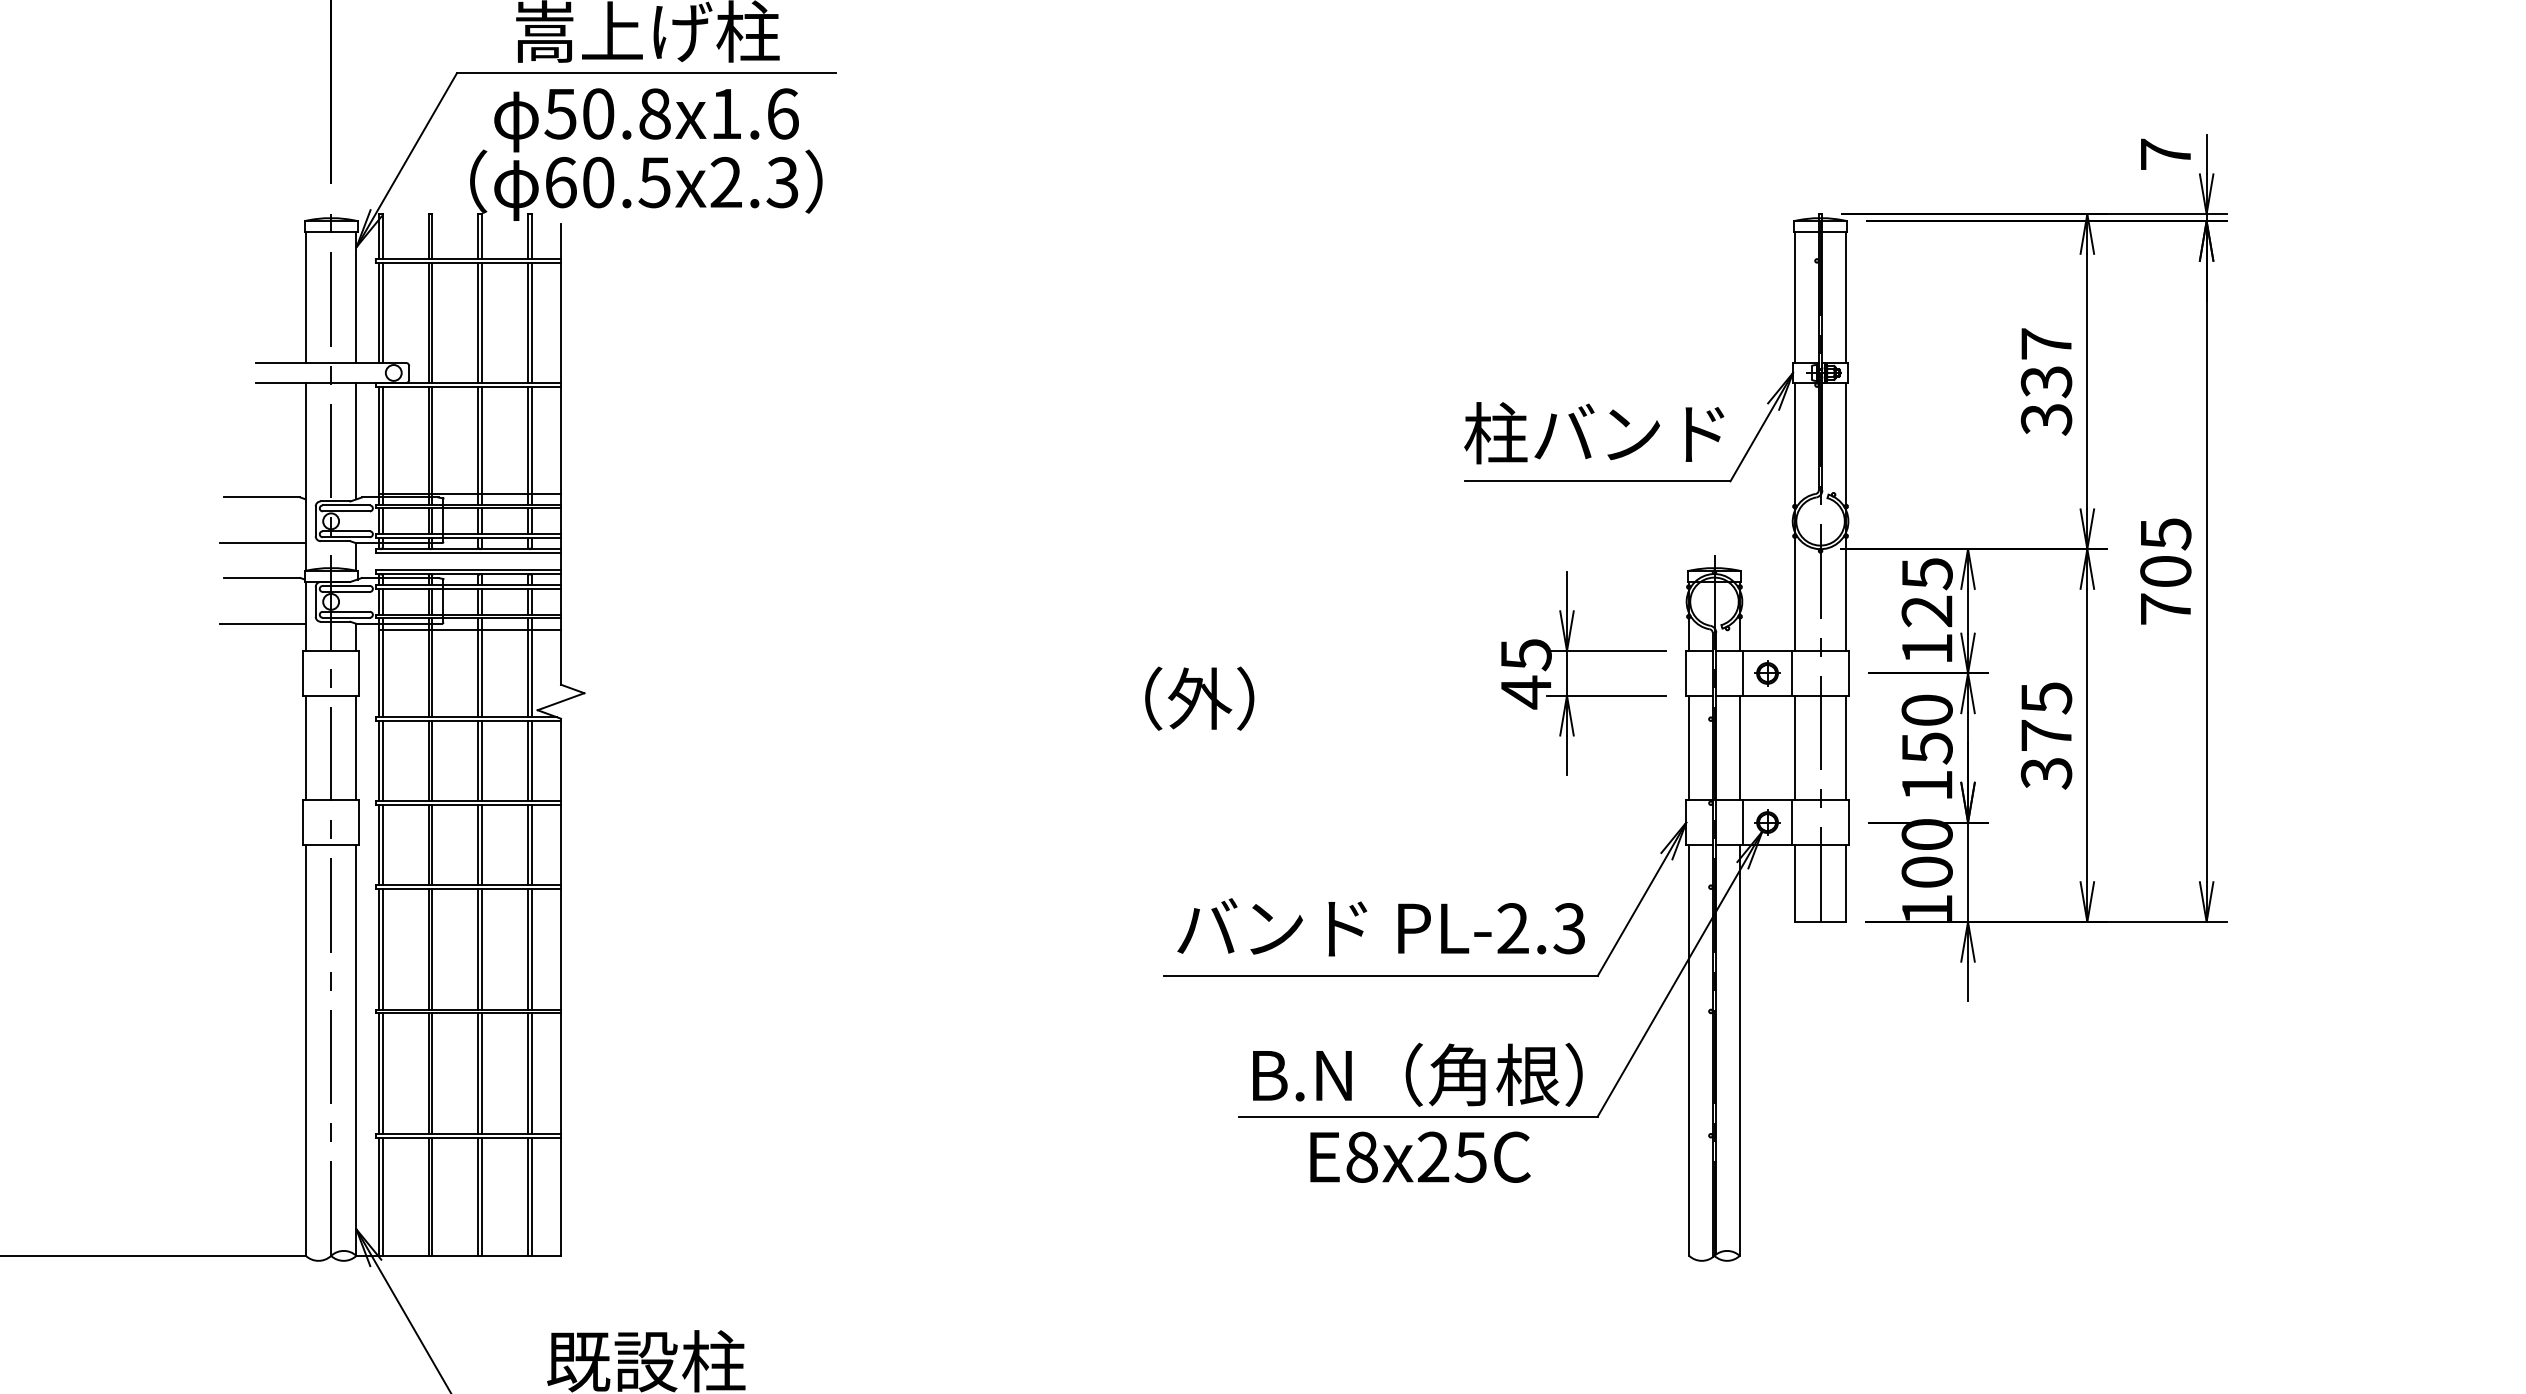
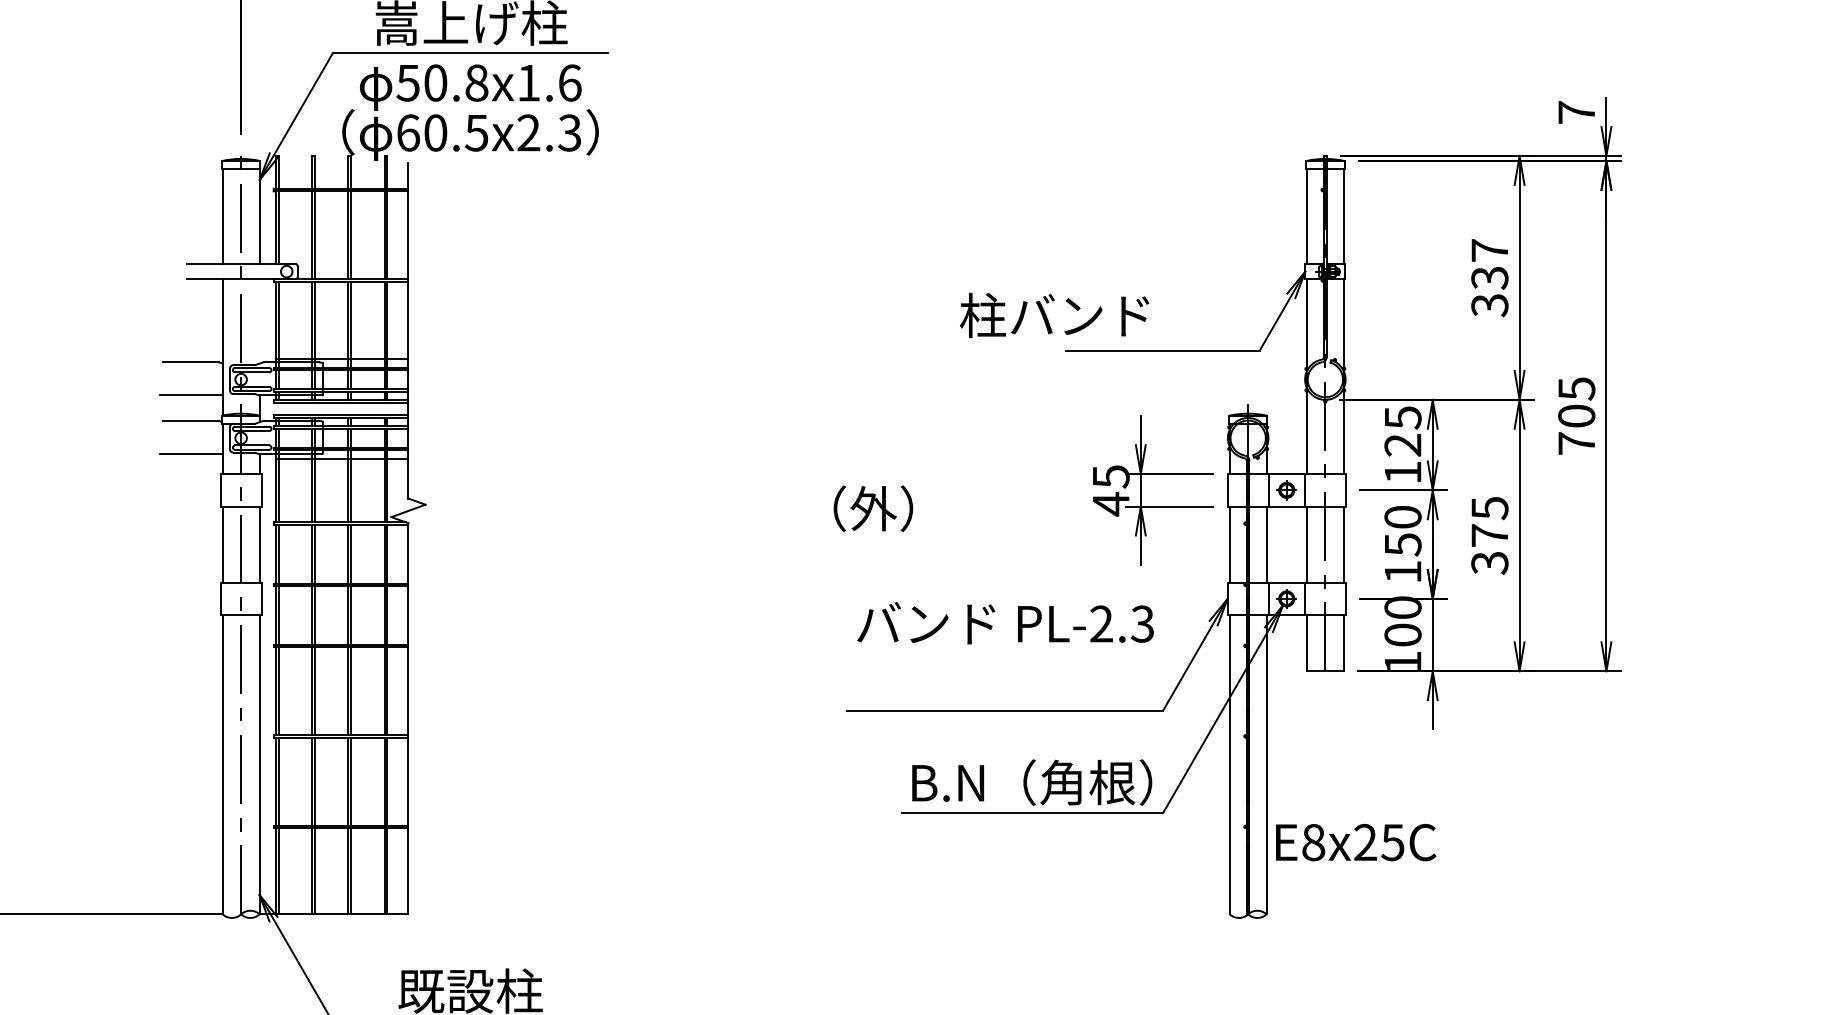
text: (1594, 433) -> (1054, 315), moved
line: (356, 440) -> (259, 320), removed
text: (1381, 927) -> (1005, 623), moved
text: (1420, 1157) -> (1356, 842), moved

